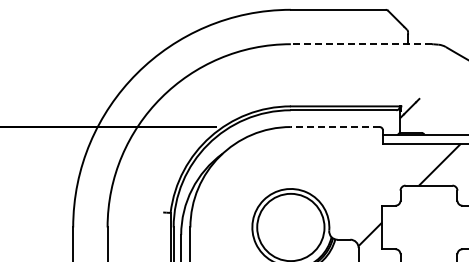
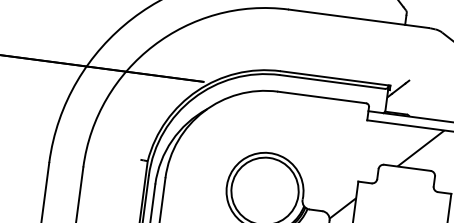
line: (361, 44) -> (358, 19), dashed -> solid
line: (334, 127) -> (321, 97), dashed -> solid

